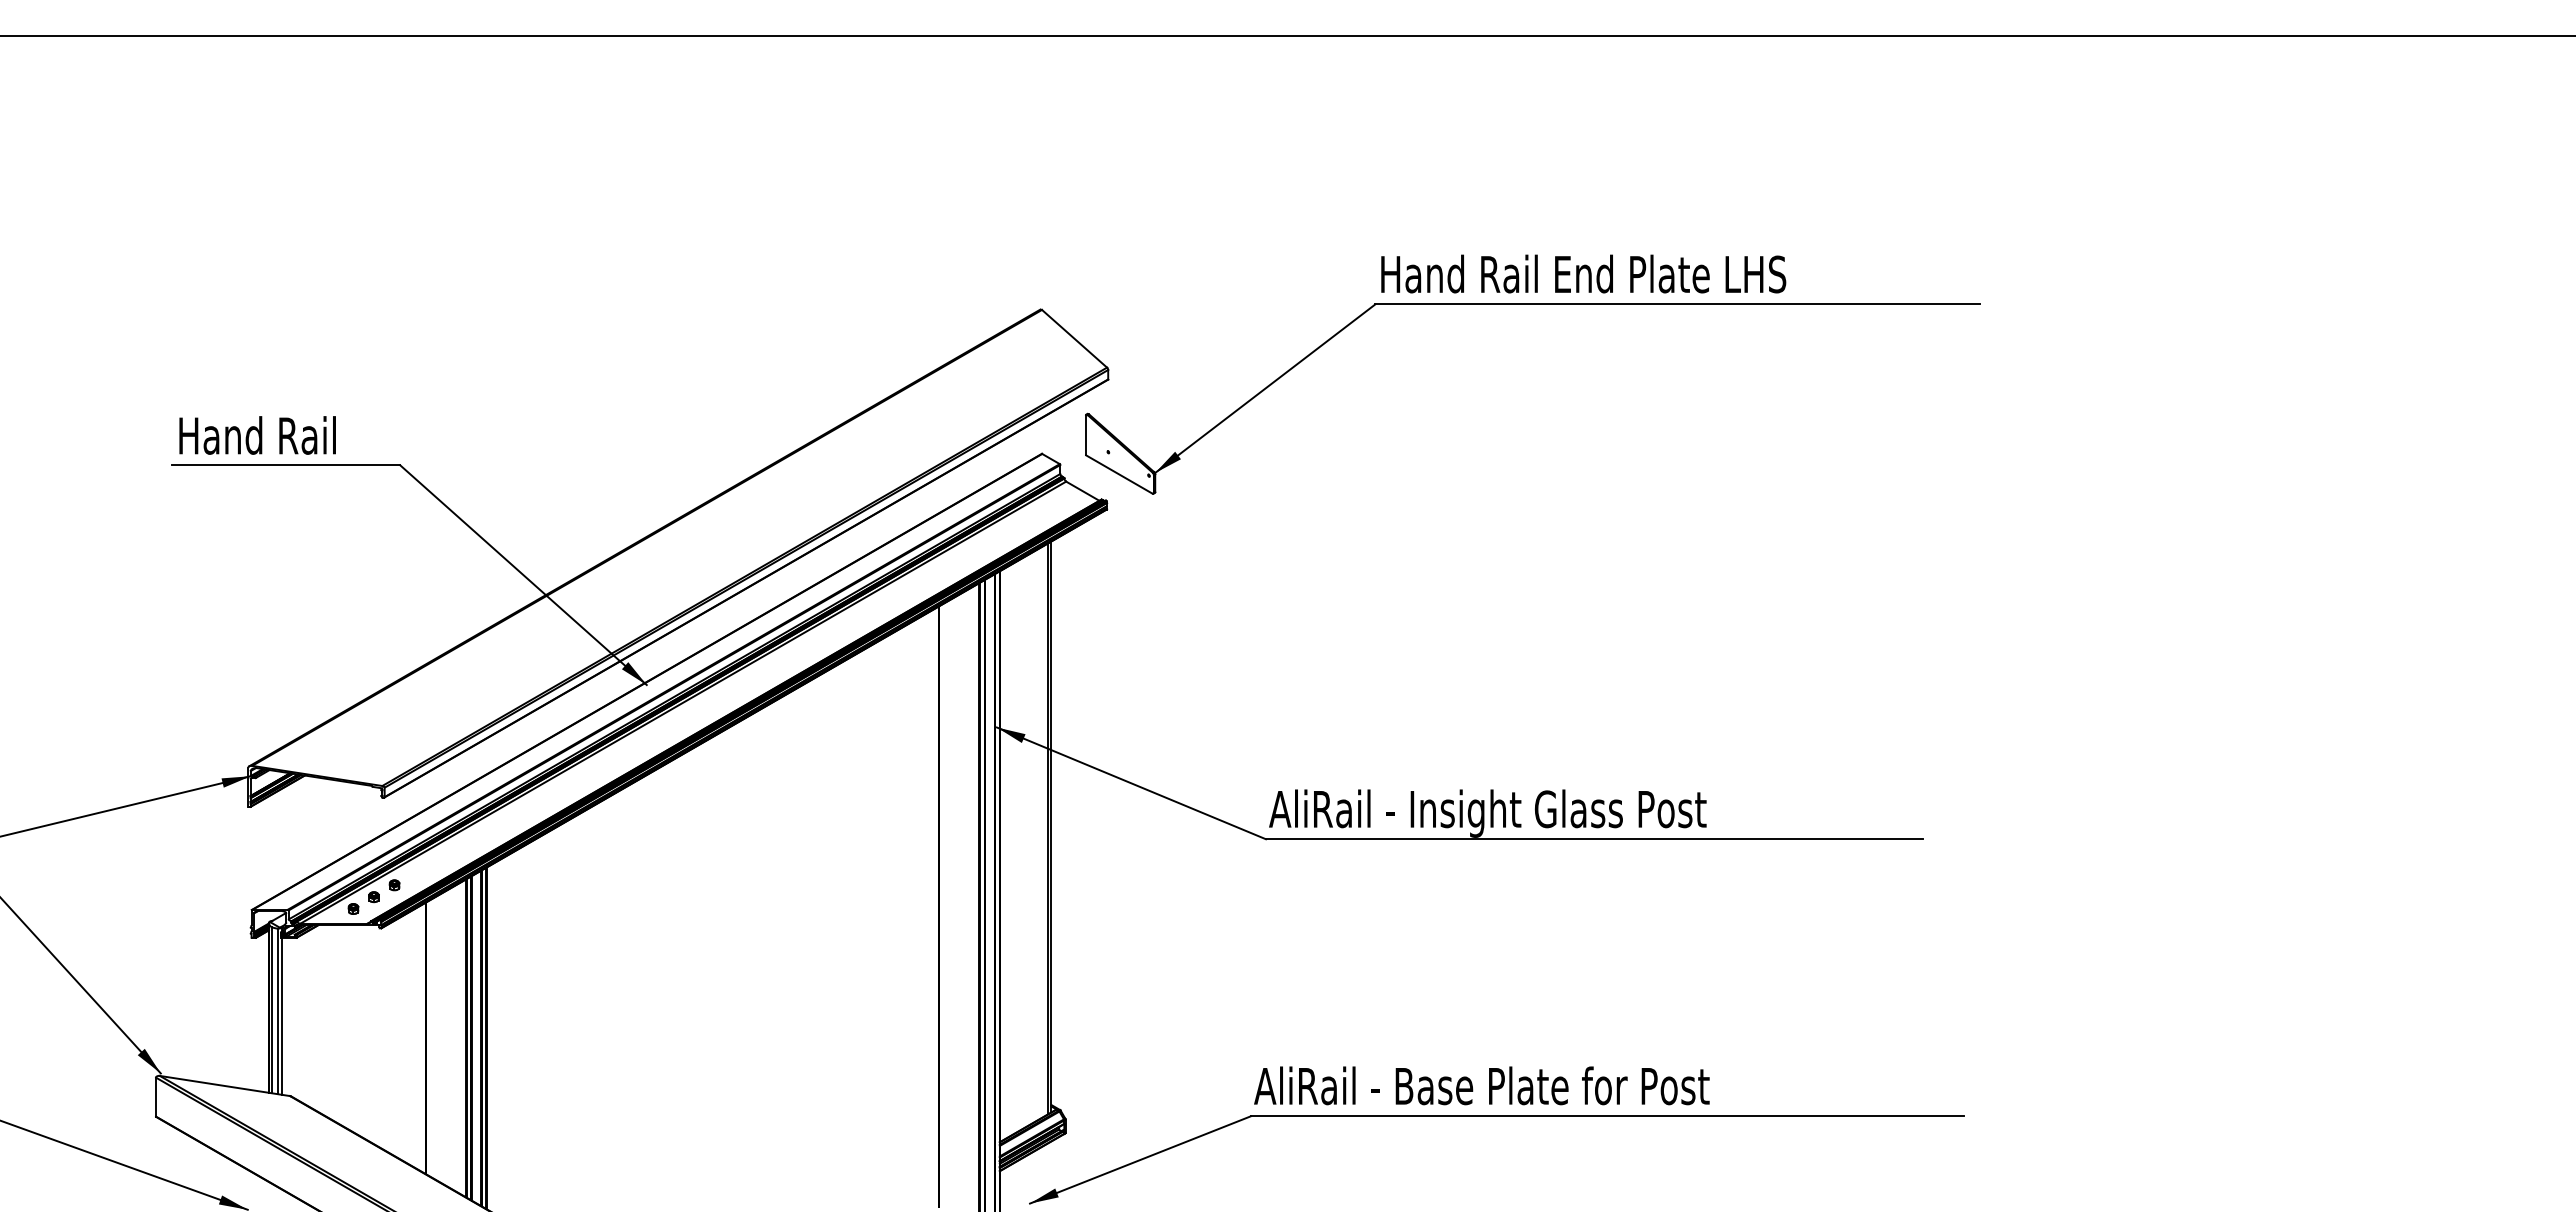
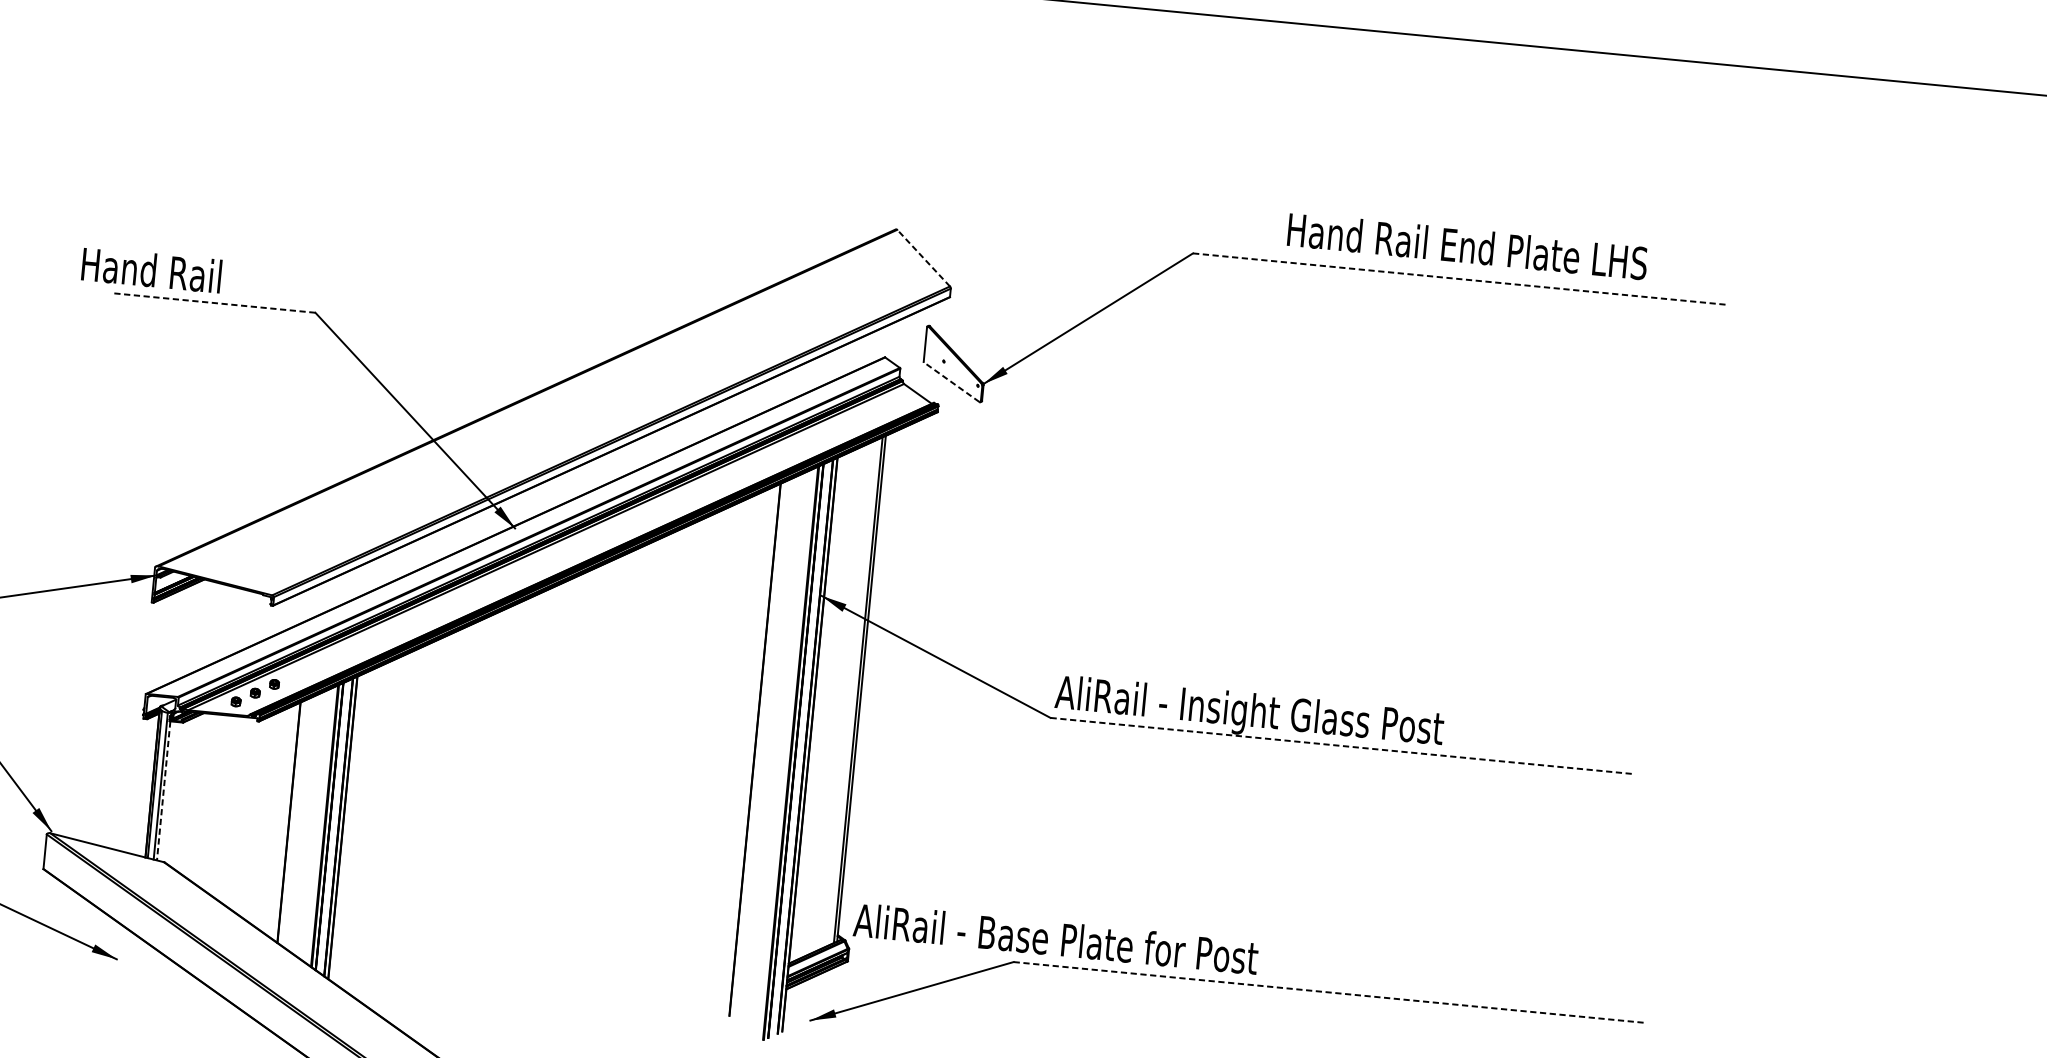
text: (1583, 273) -> (1467, 245), moved
line: (1678, 304) -> (1461, 279), solid -> dashed
line: (1074, 338) -> (923, 257), solid -> dashed
text: (257, 435) -> (151, 270), moved
line: (285, 465) -> (213, 303), solid -> dashed
line: (1118, 474) -> (951, 382), solid -> dashed
line: (1594, 839) -> (1341, 746), solid -> dashed
line: (282, 1016) -> (164, 791), solid -> dashed
text: (1481, 1085) -> (1055, 938), moved
line: (1607, 1116) -> (1329, 992), solid -> dashed

